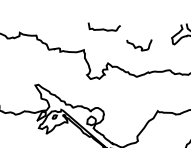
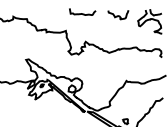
curve: (139, 45) -> (118, 15), moved

